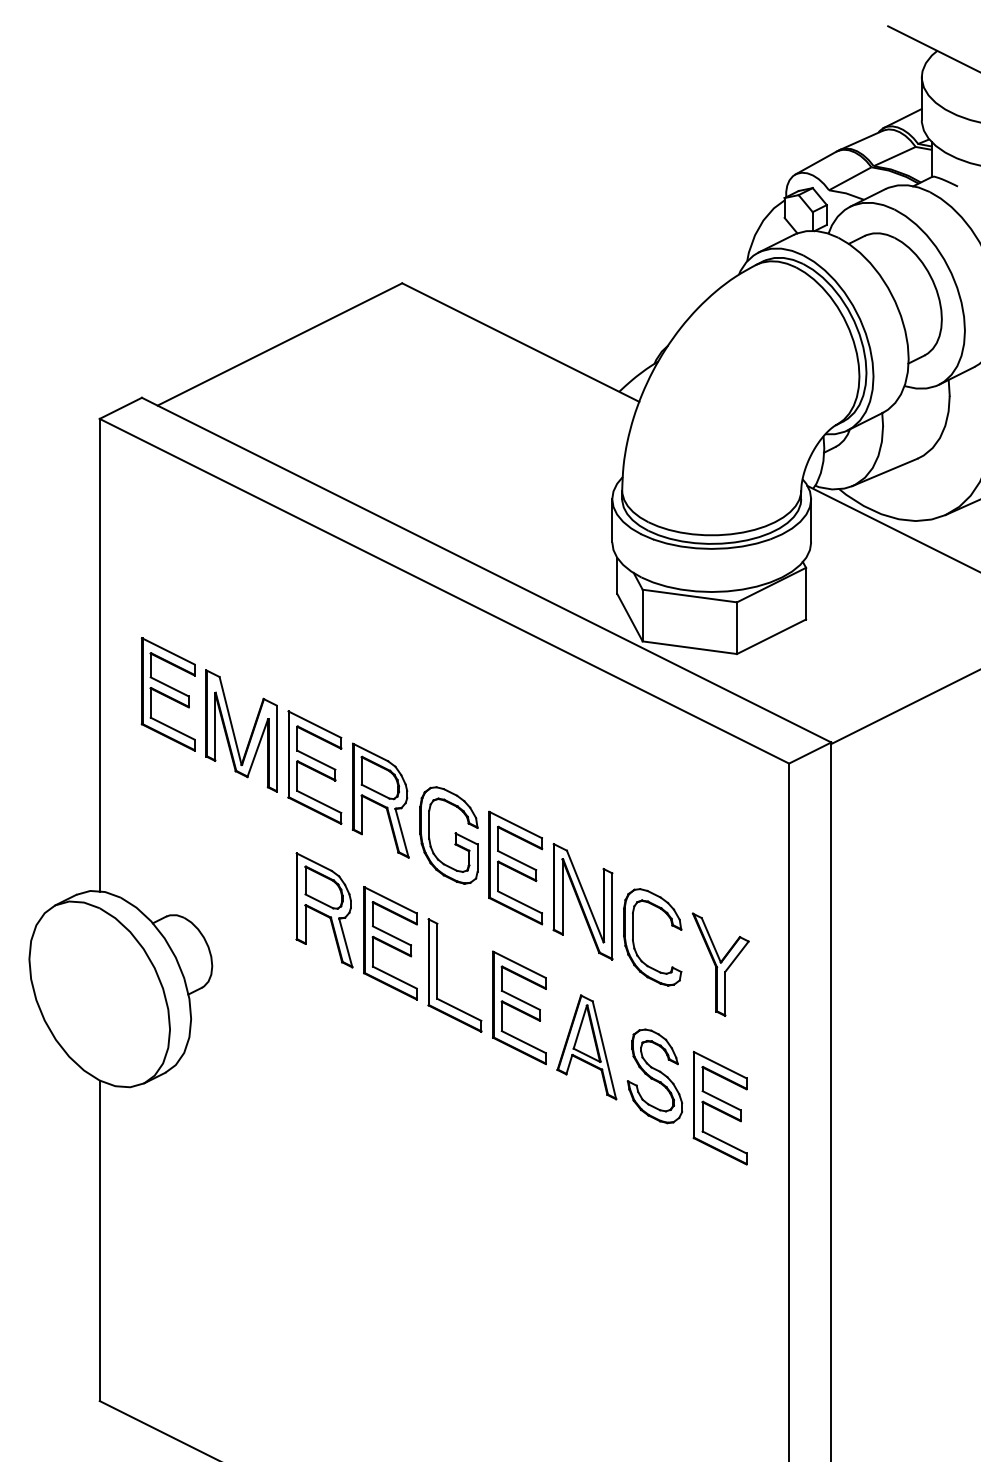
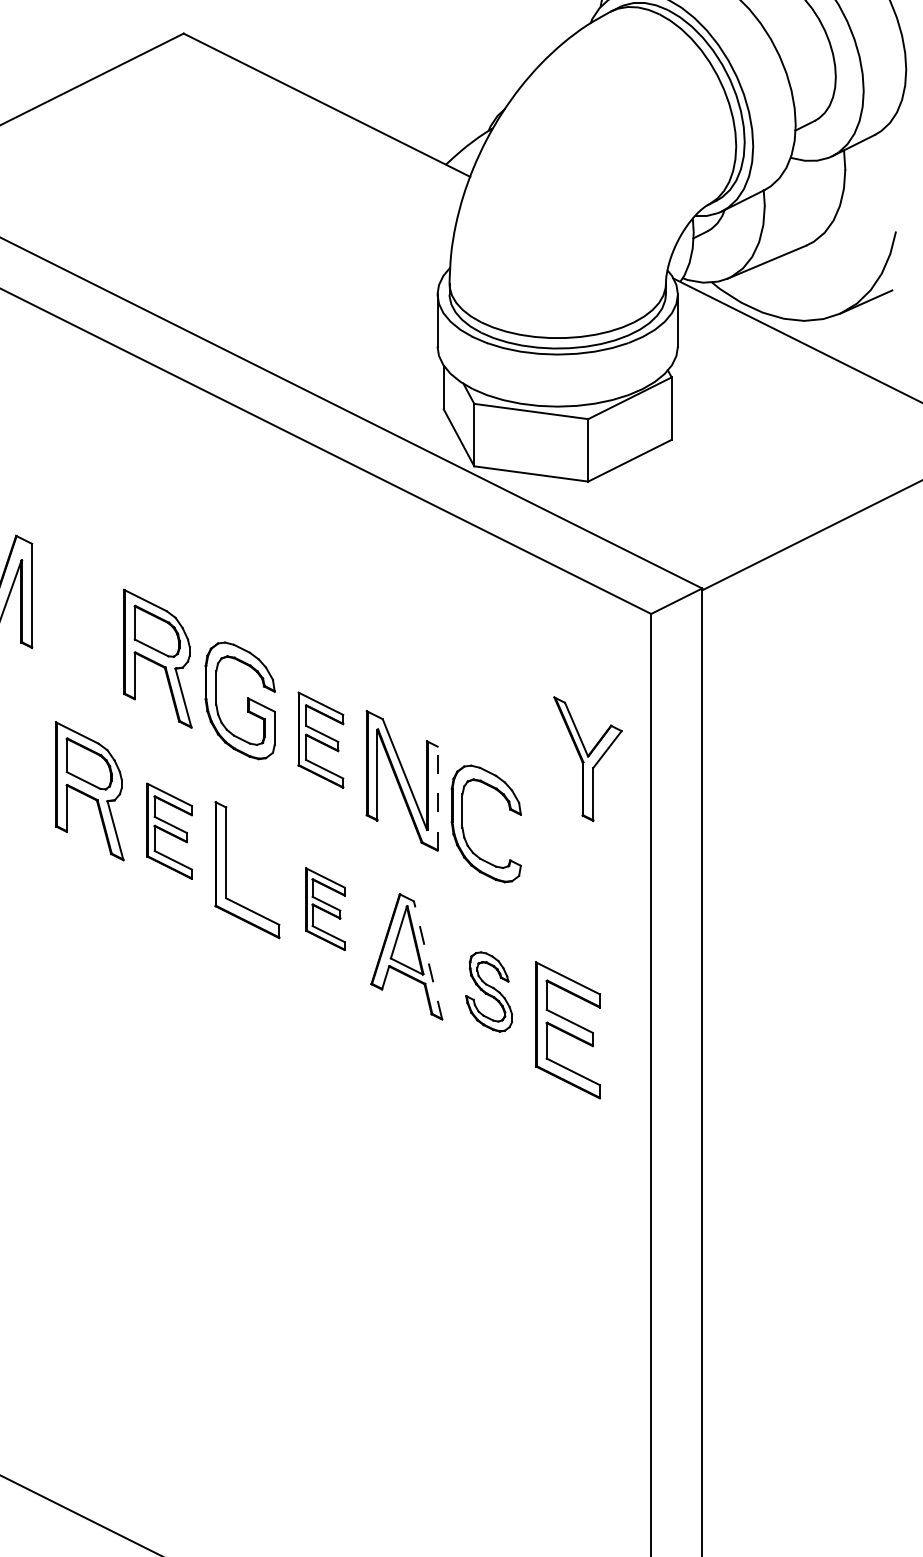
part: (314, 767) -> (77, 618), removed
part: (515, 867) -> (320, 739), size x0.7
line: (612, 915) -> (437, 797), solid -> dashed
part: (390, 943) -> (169, 831), size x0.7
part: (720, 964) -> (587, 758), moved
part: (519, 1007) -> (325, 908), size x0.6
line: (604, 1049) -> (428, 959), solid -> dashed
part: (654, 1076) -> (488, 992), size x0.7

